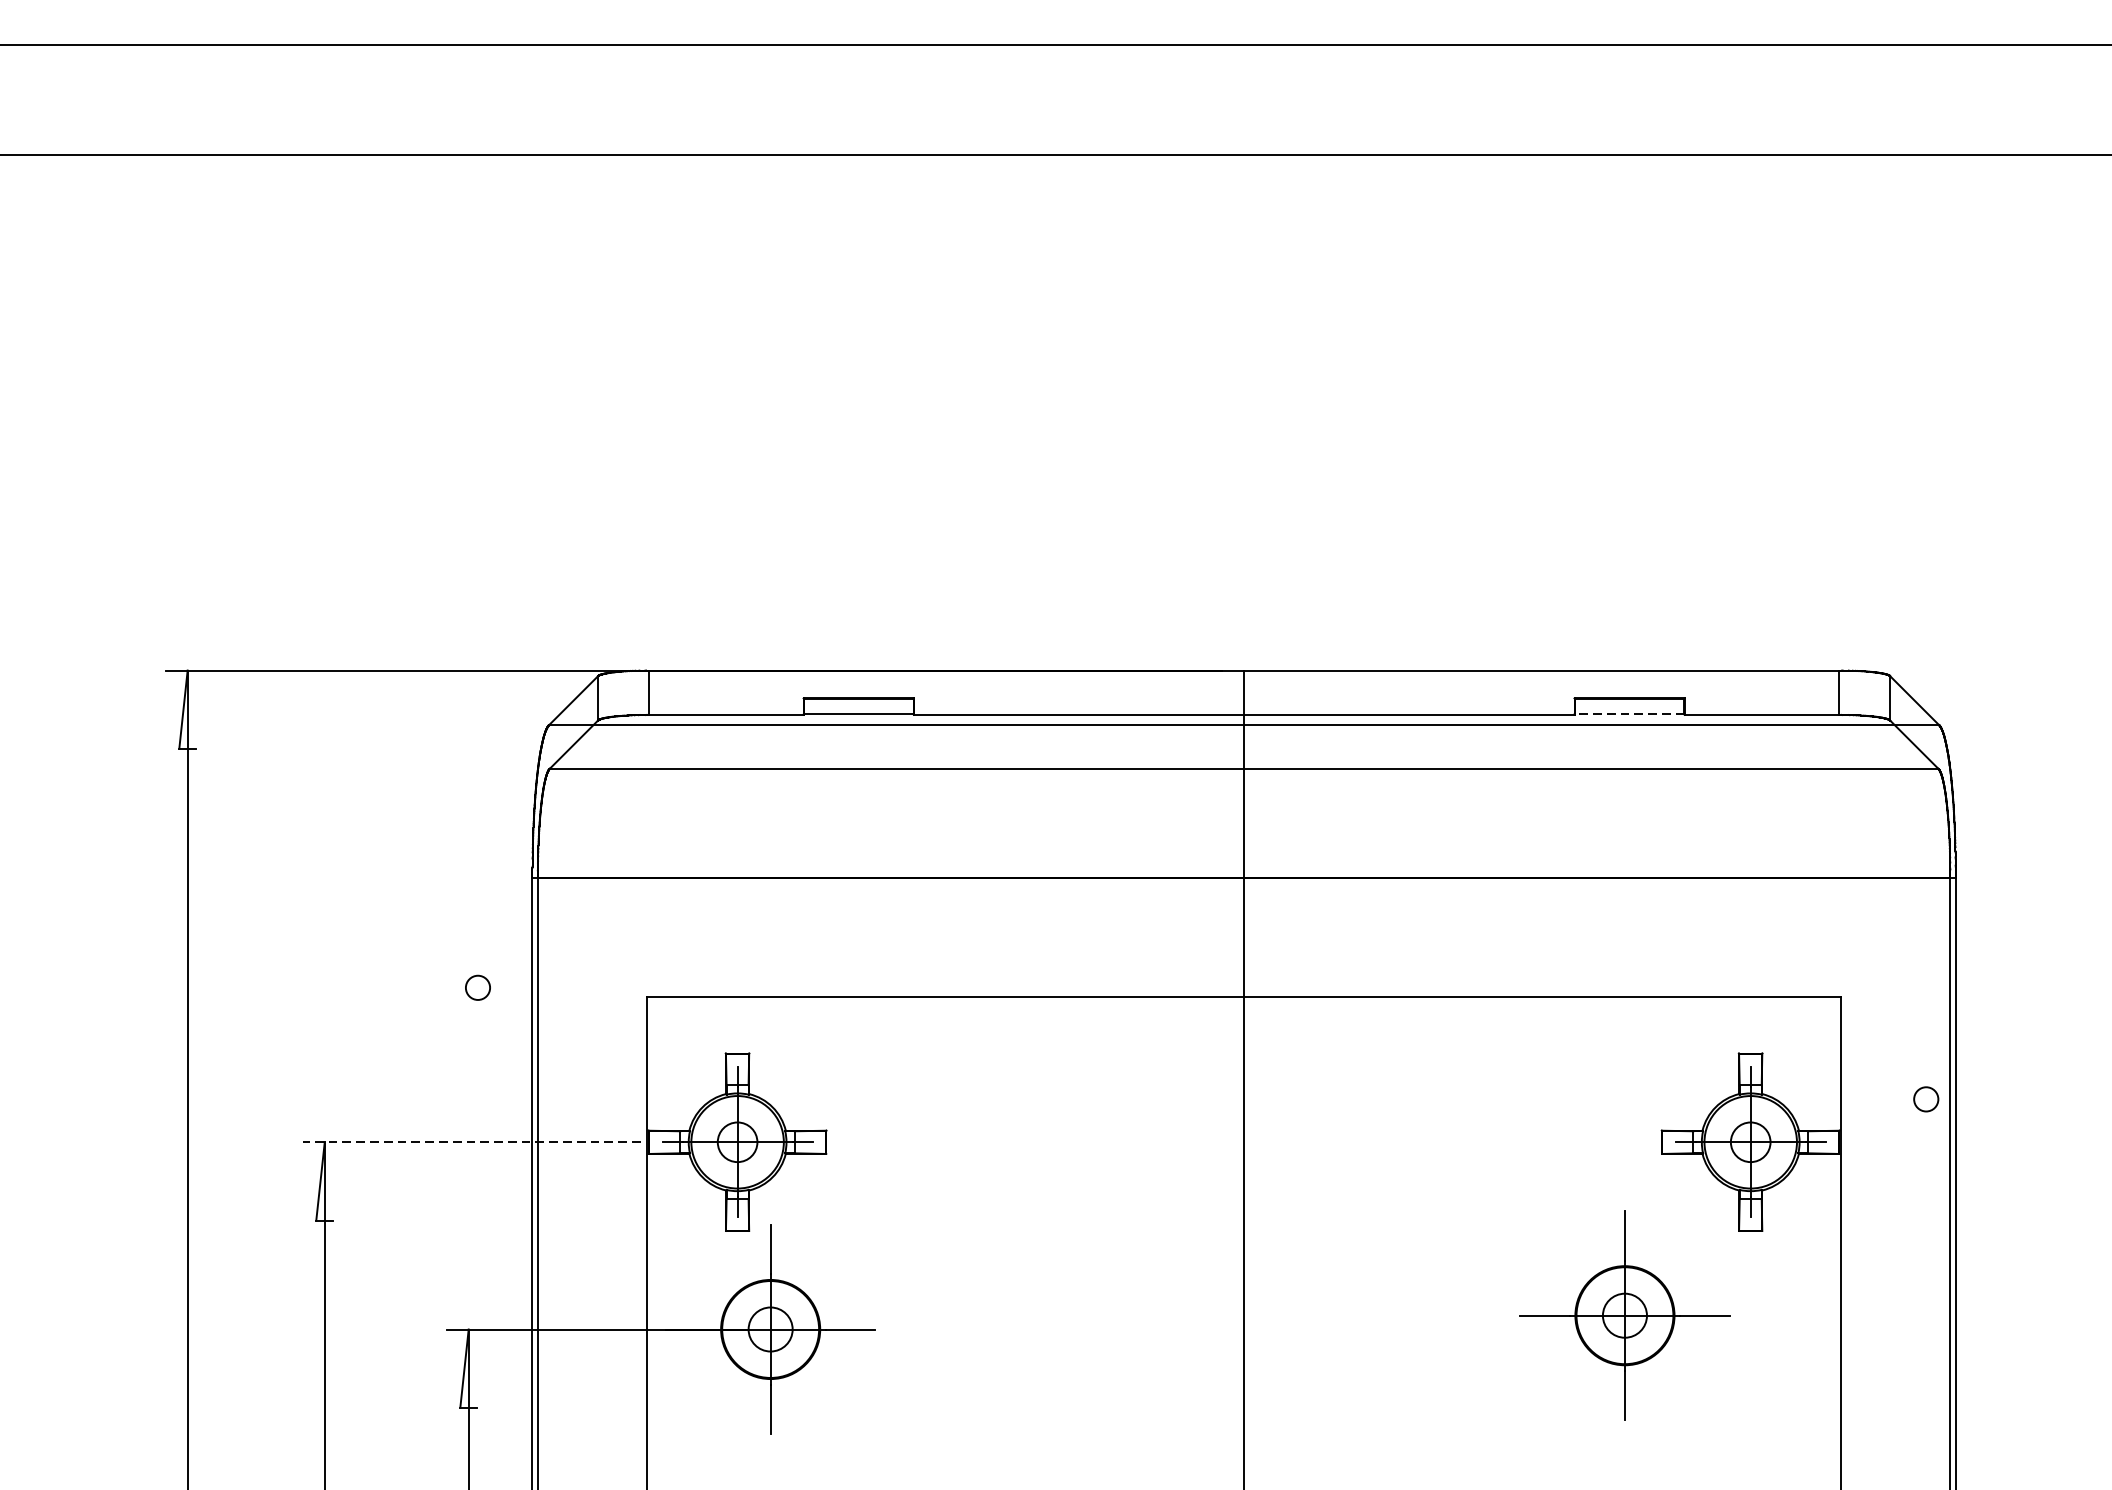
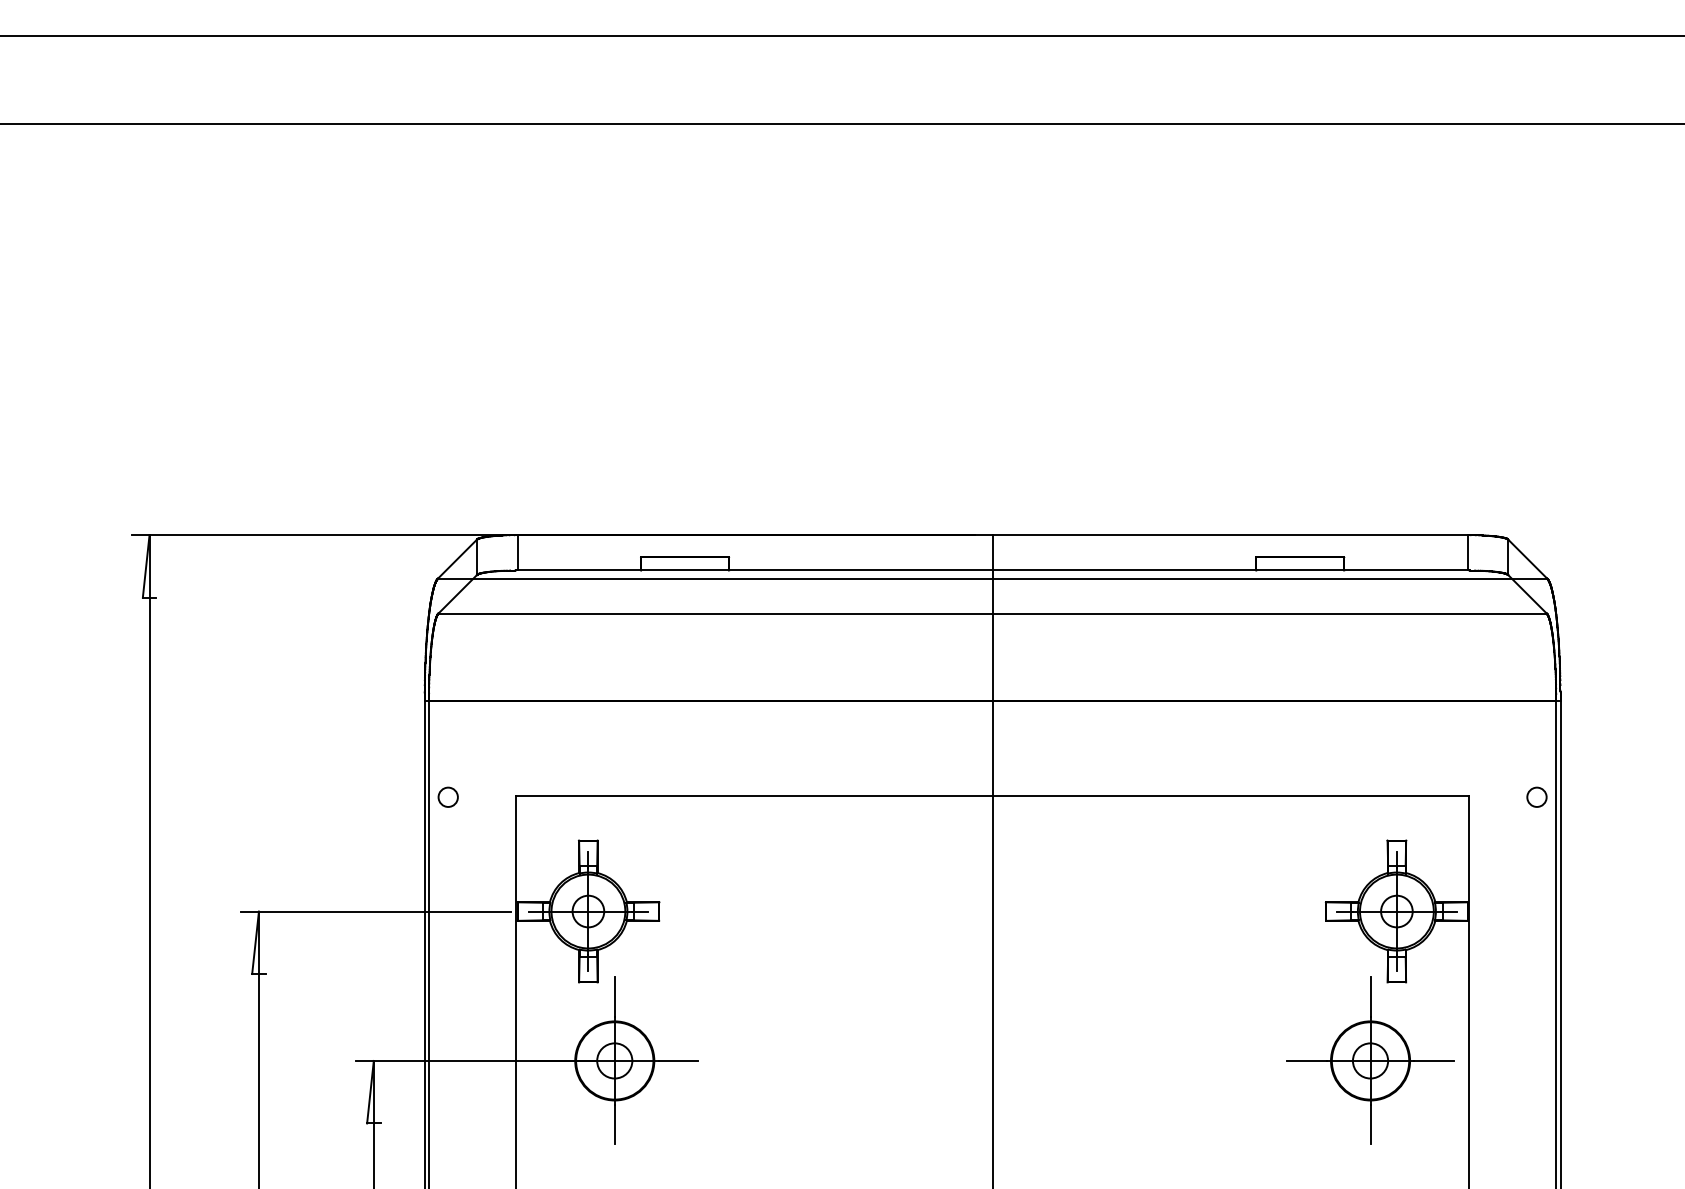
line: (1629, 713) -> (1300, 569), dashed -> solid
circle: (477, 986) -> (447, 796), moved
circle: (1925, 1098) -> (1536, 796), moved
line: (472, 1142) -> (376, 911), dashed -> solid
part: (1624, 1315) -> (1370, 1060), moved

